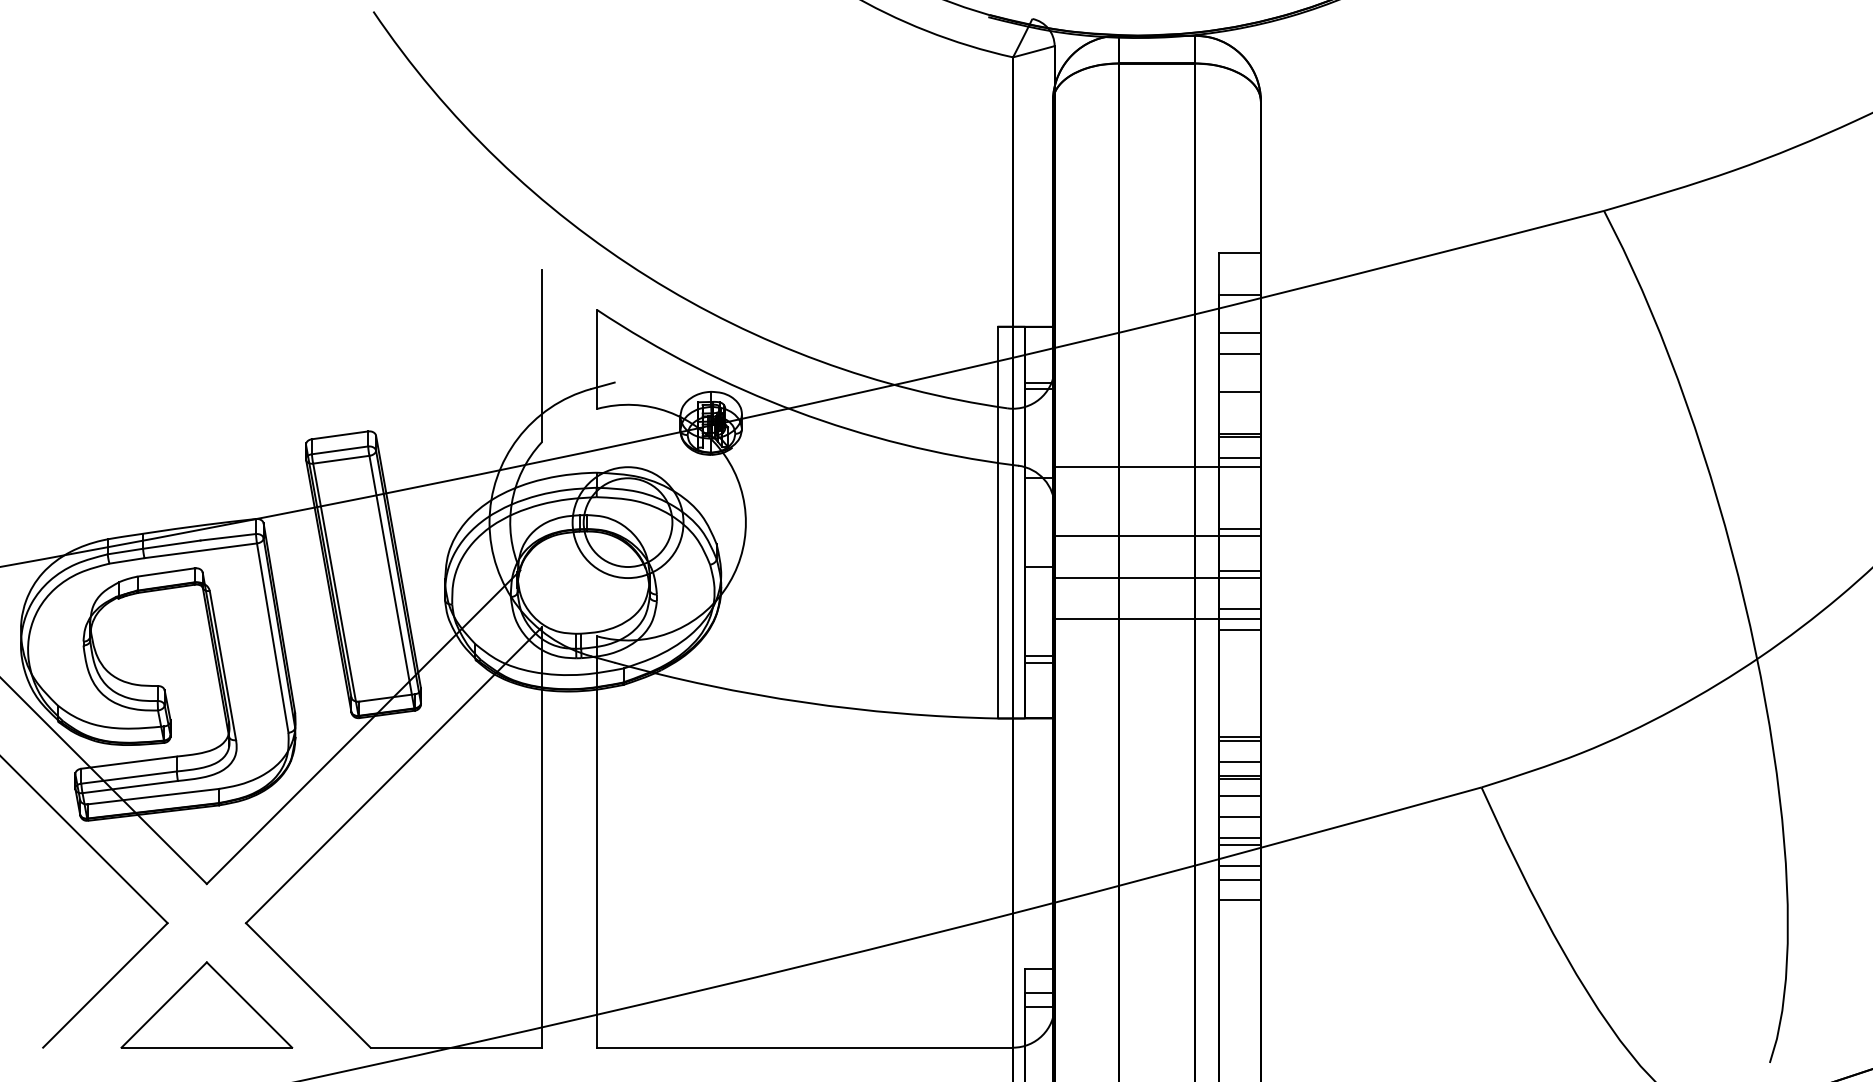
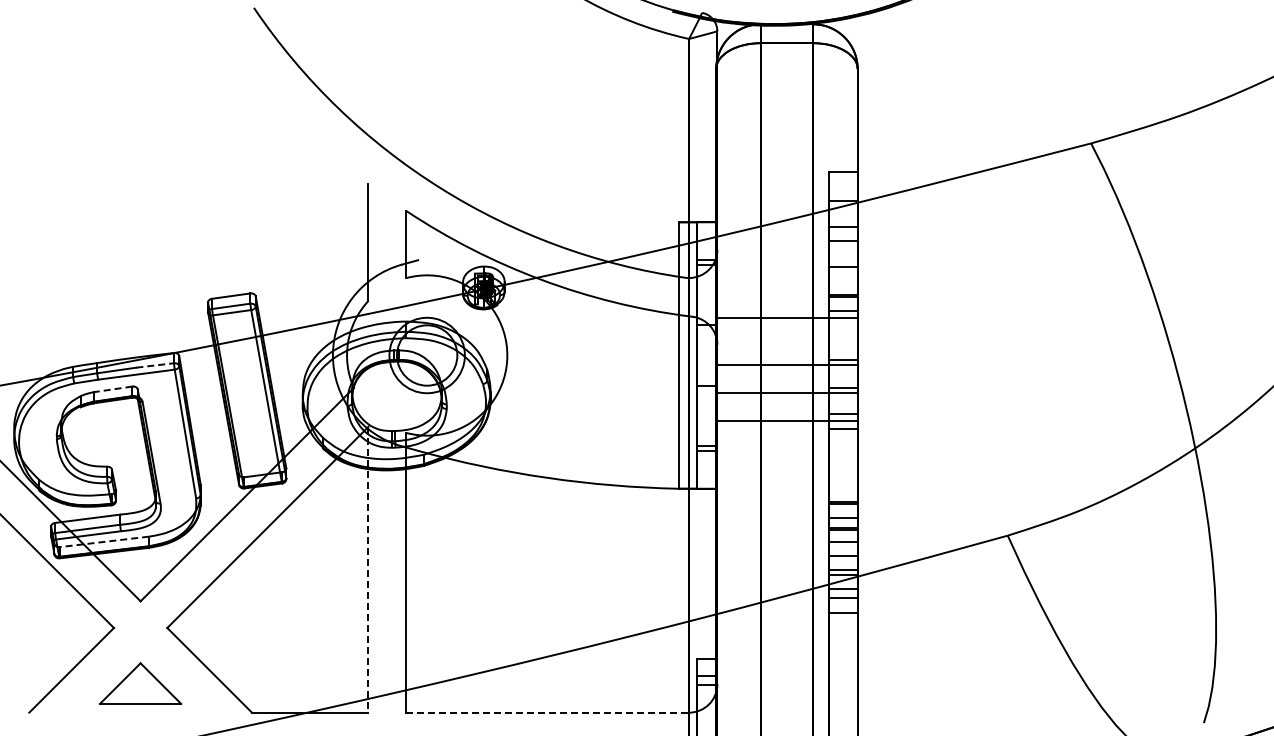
line: (228, 537) -> (155, 365), solid -> dashed
line: (165, 572) -> (112, 389), solid -> dashed
line: (153, 796) -> (104, 541), solid -> dashed
line: (541, 837) -> (368, 569), solid -> dashed
part: (206, 1004) -> (140, 683), size x0.7
line: (806, 1047) -> (548, 712), solid -> dashed

